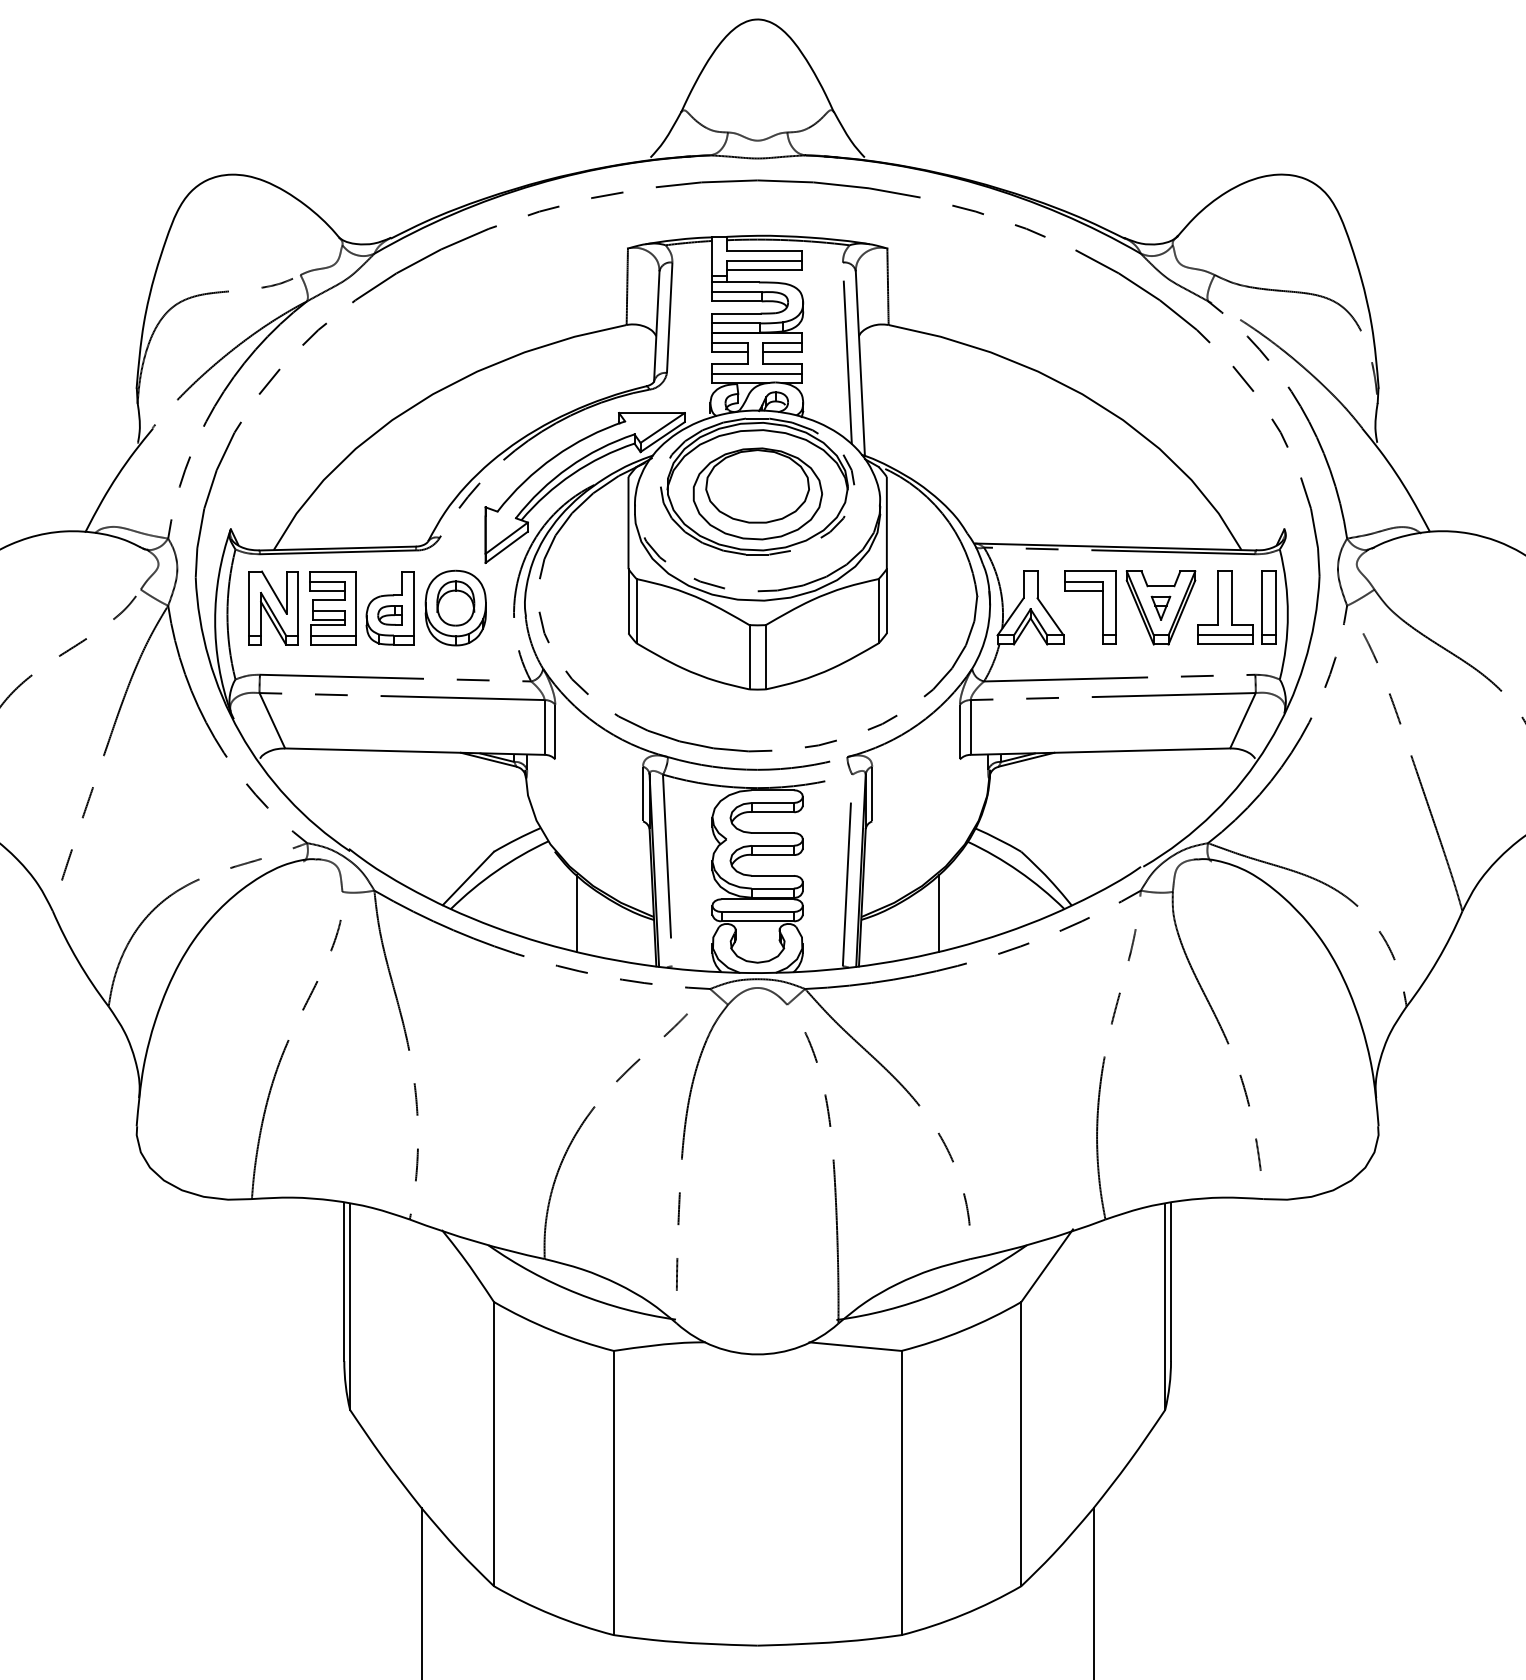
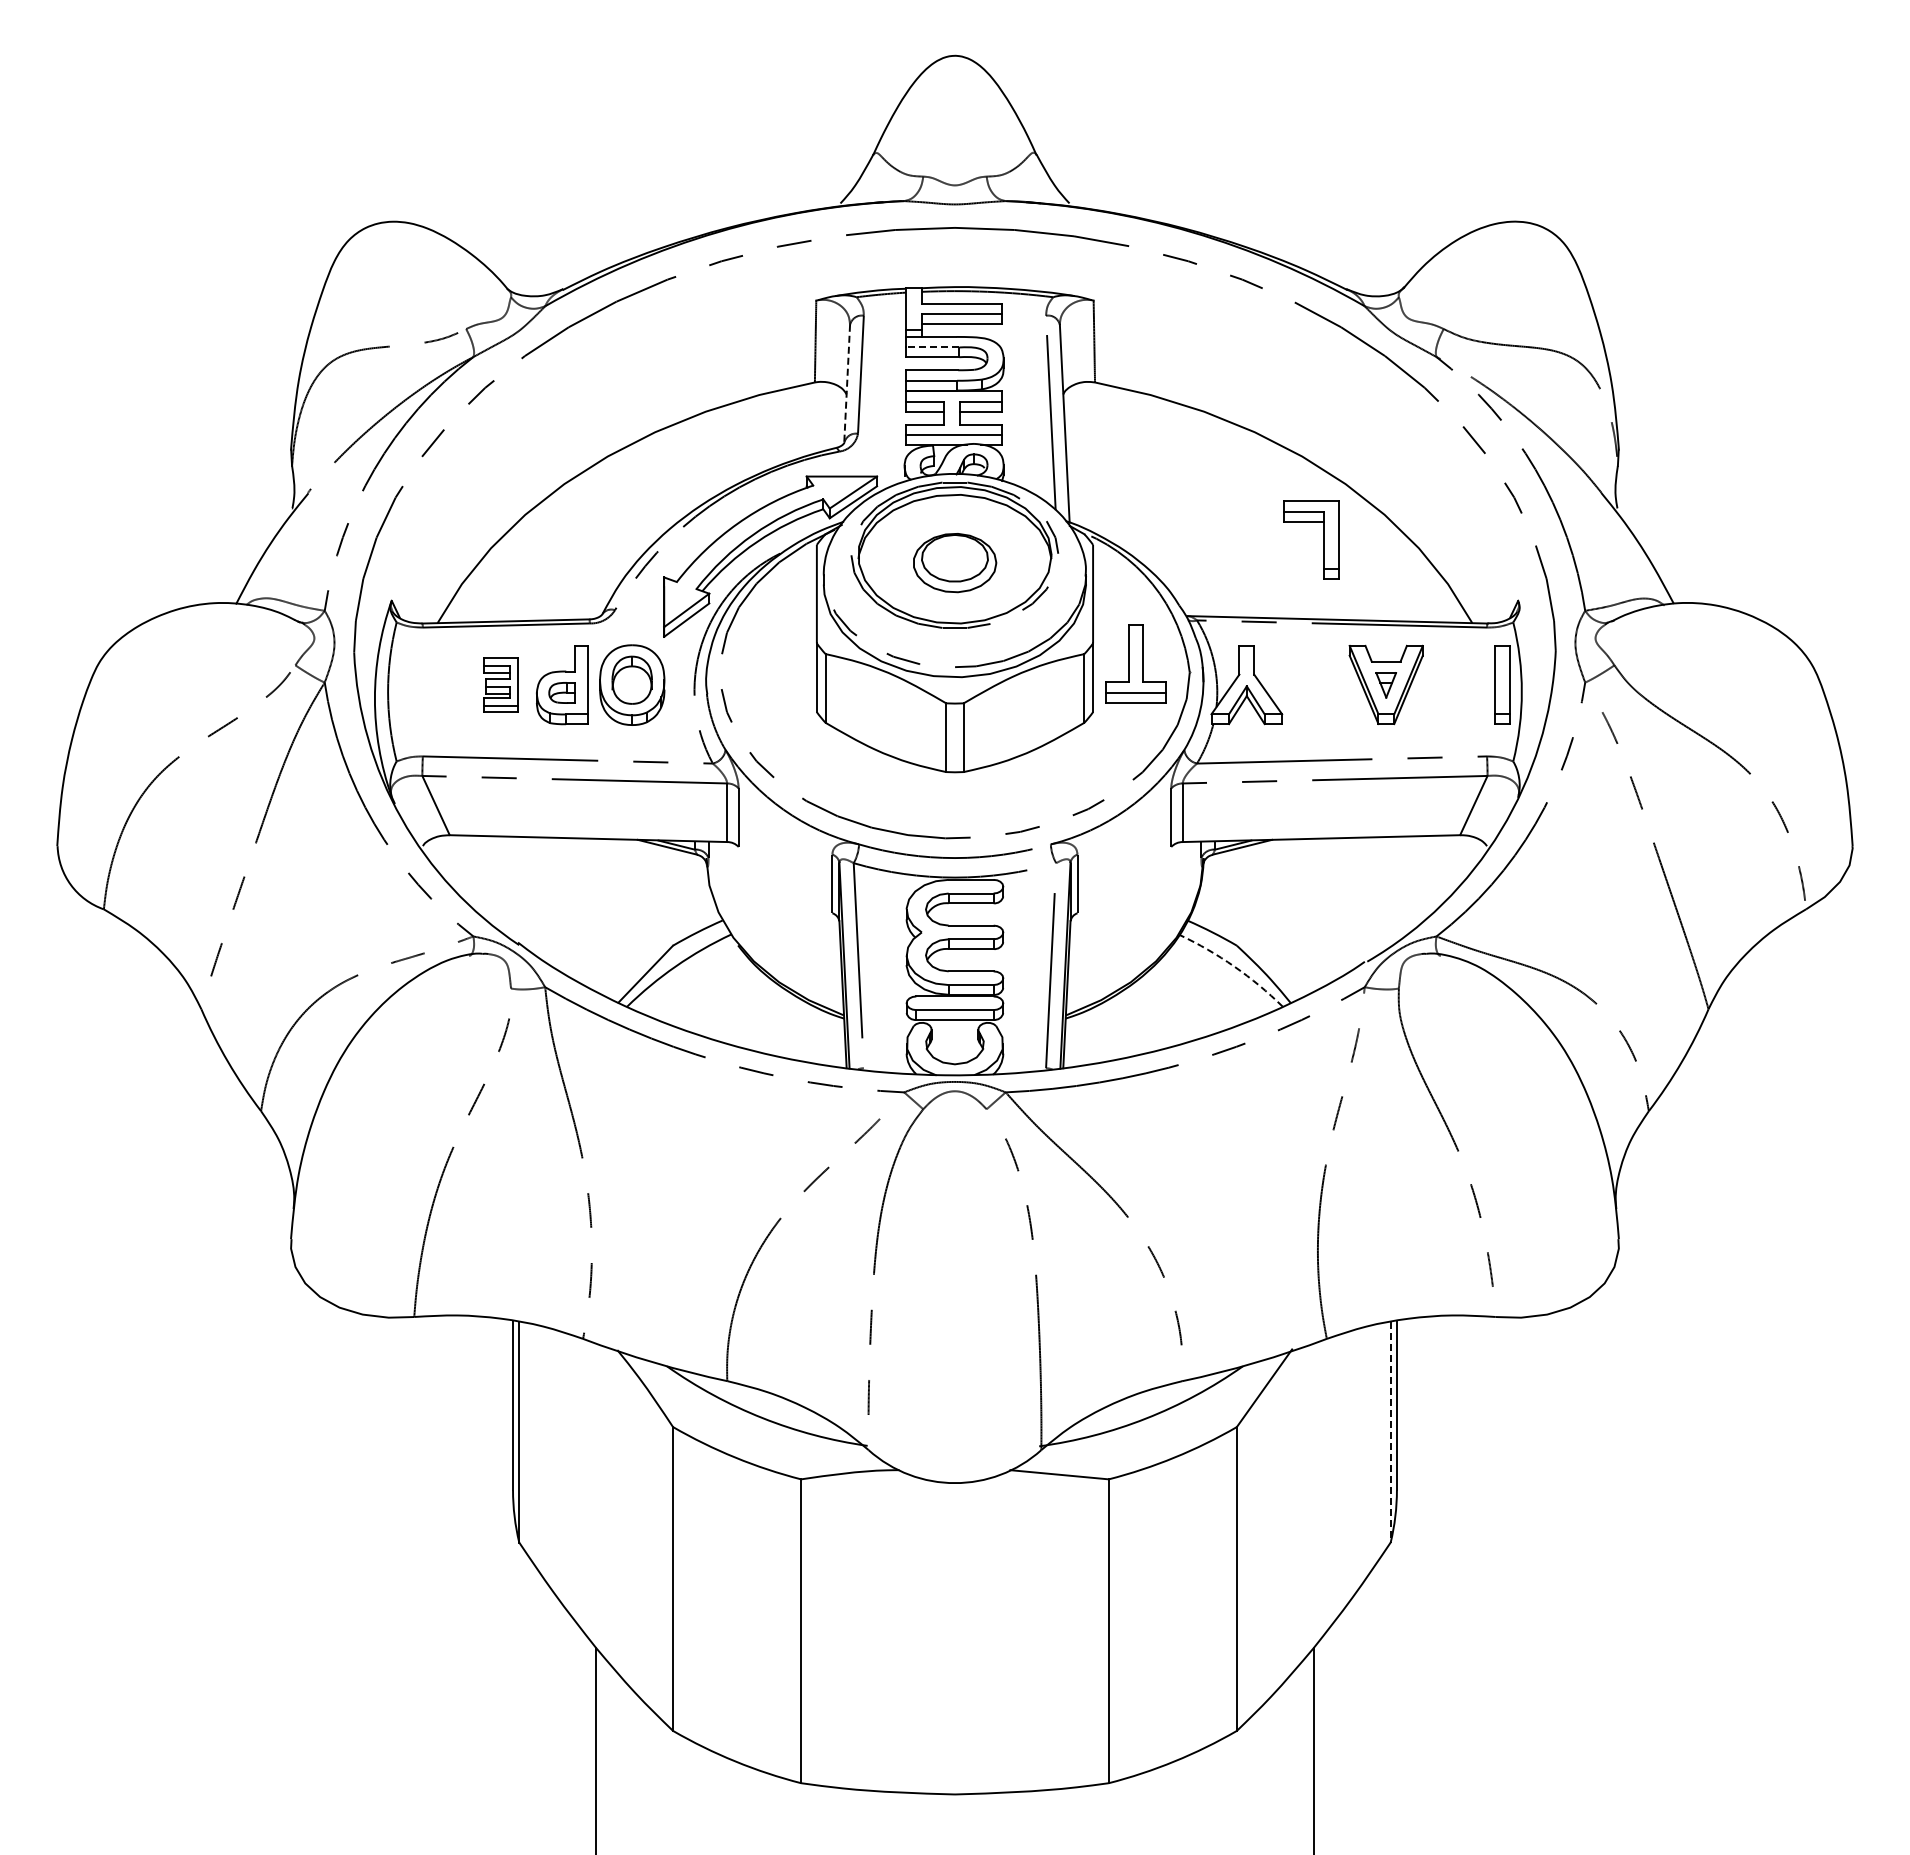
line: (736, 292) -> (932, 347), solid -> dashed
line: (657, 326) -> (847, 384), solid -> dashed
part: (757, 493) -> (954, 562), size x0.6
part: (332, 607) -> (500, 684), size x0.7
part: (1102, 607) -> (1323, 539), moved
part: (1224, 607) -> (1135, 663), moved
part: (273, 608) -> (437, 685), removed
arc: (1019, 871) -> (1234, 966), solid -> dashed
line: (576, 913) -> (761, 1011), removed
line: (938, 913) -> (1148, 1011), removed
line: (1165, 1307) -> (1390, 1432), solid -> dashed

